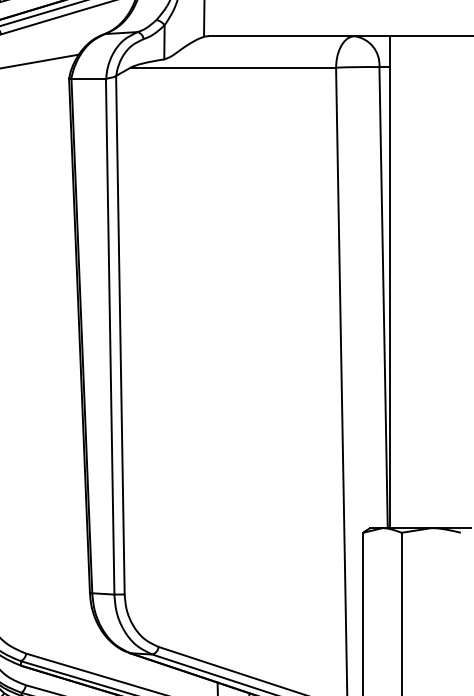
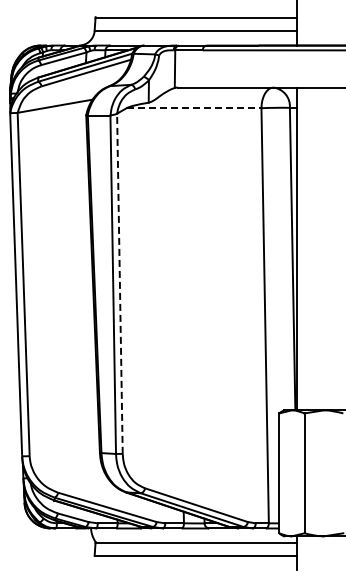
line: (234, 68) -> (194, 108), solid -> dashed
line: (119, 334) -> (119, 283), solid -> dashed

